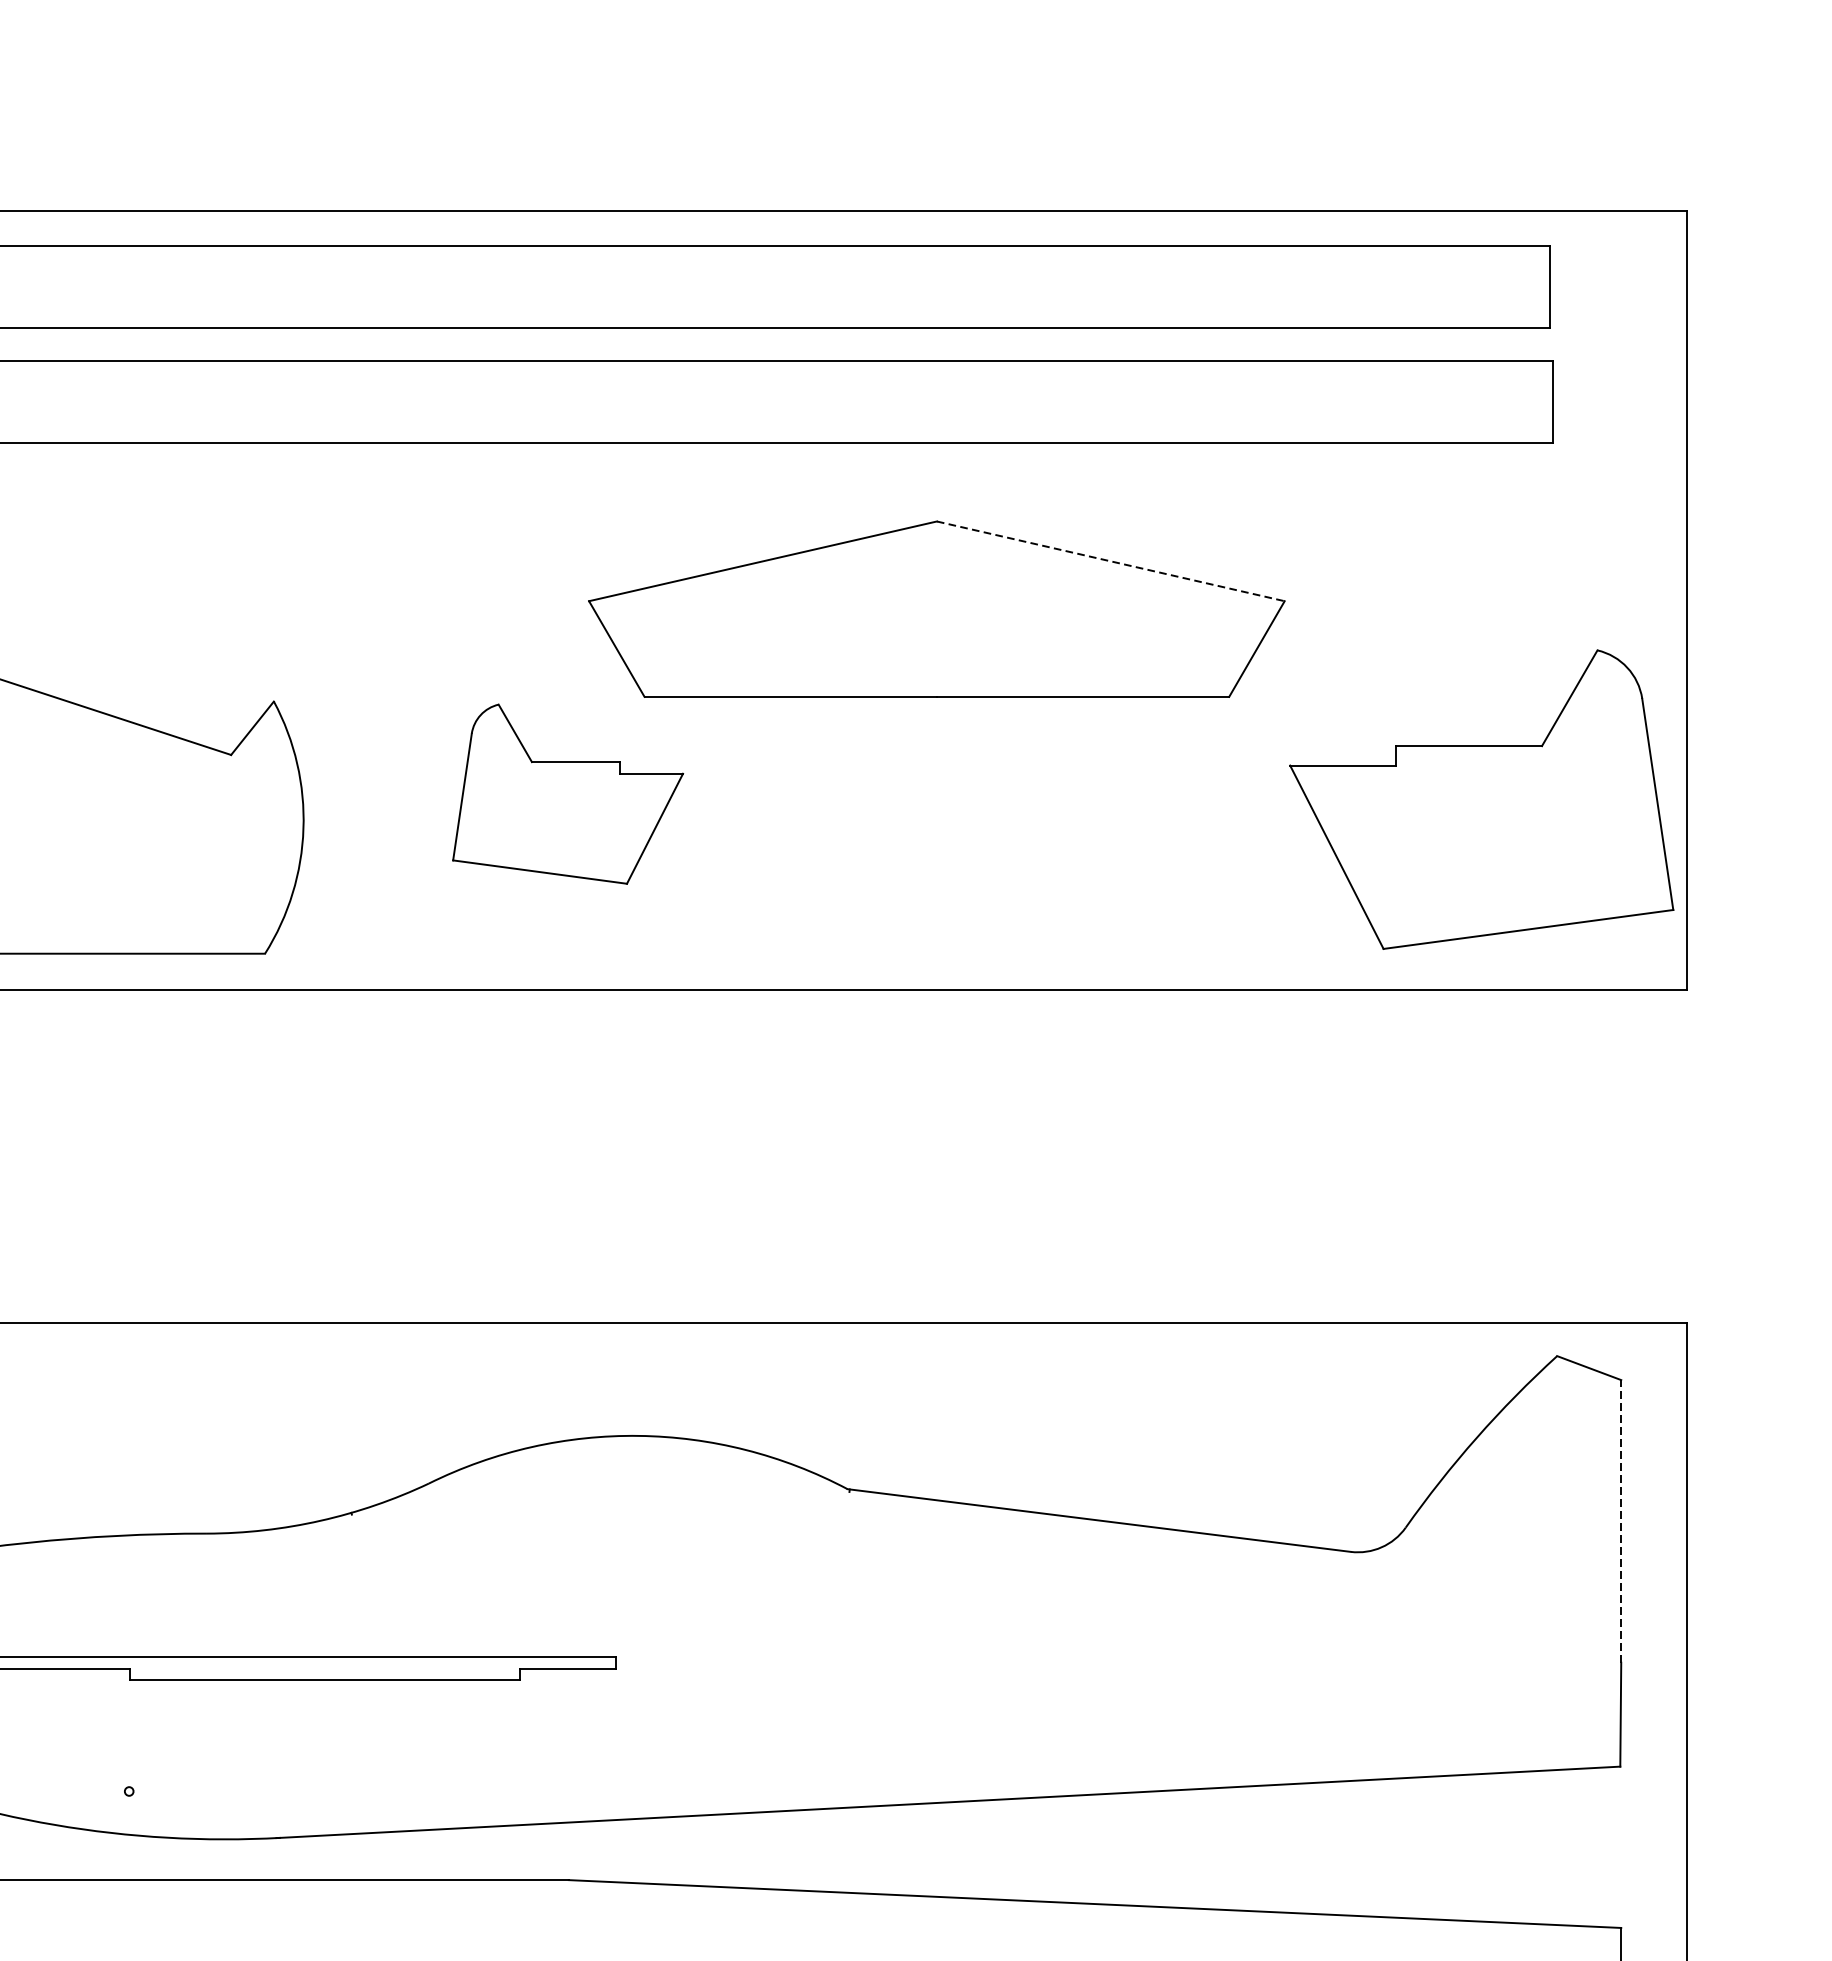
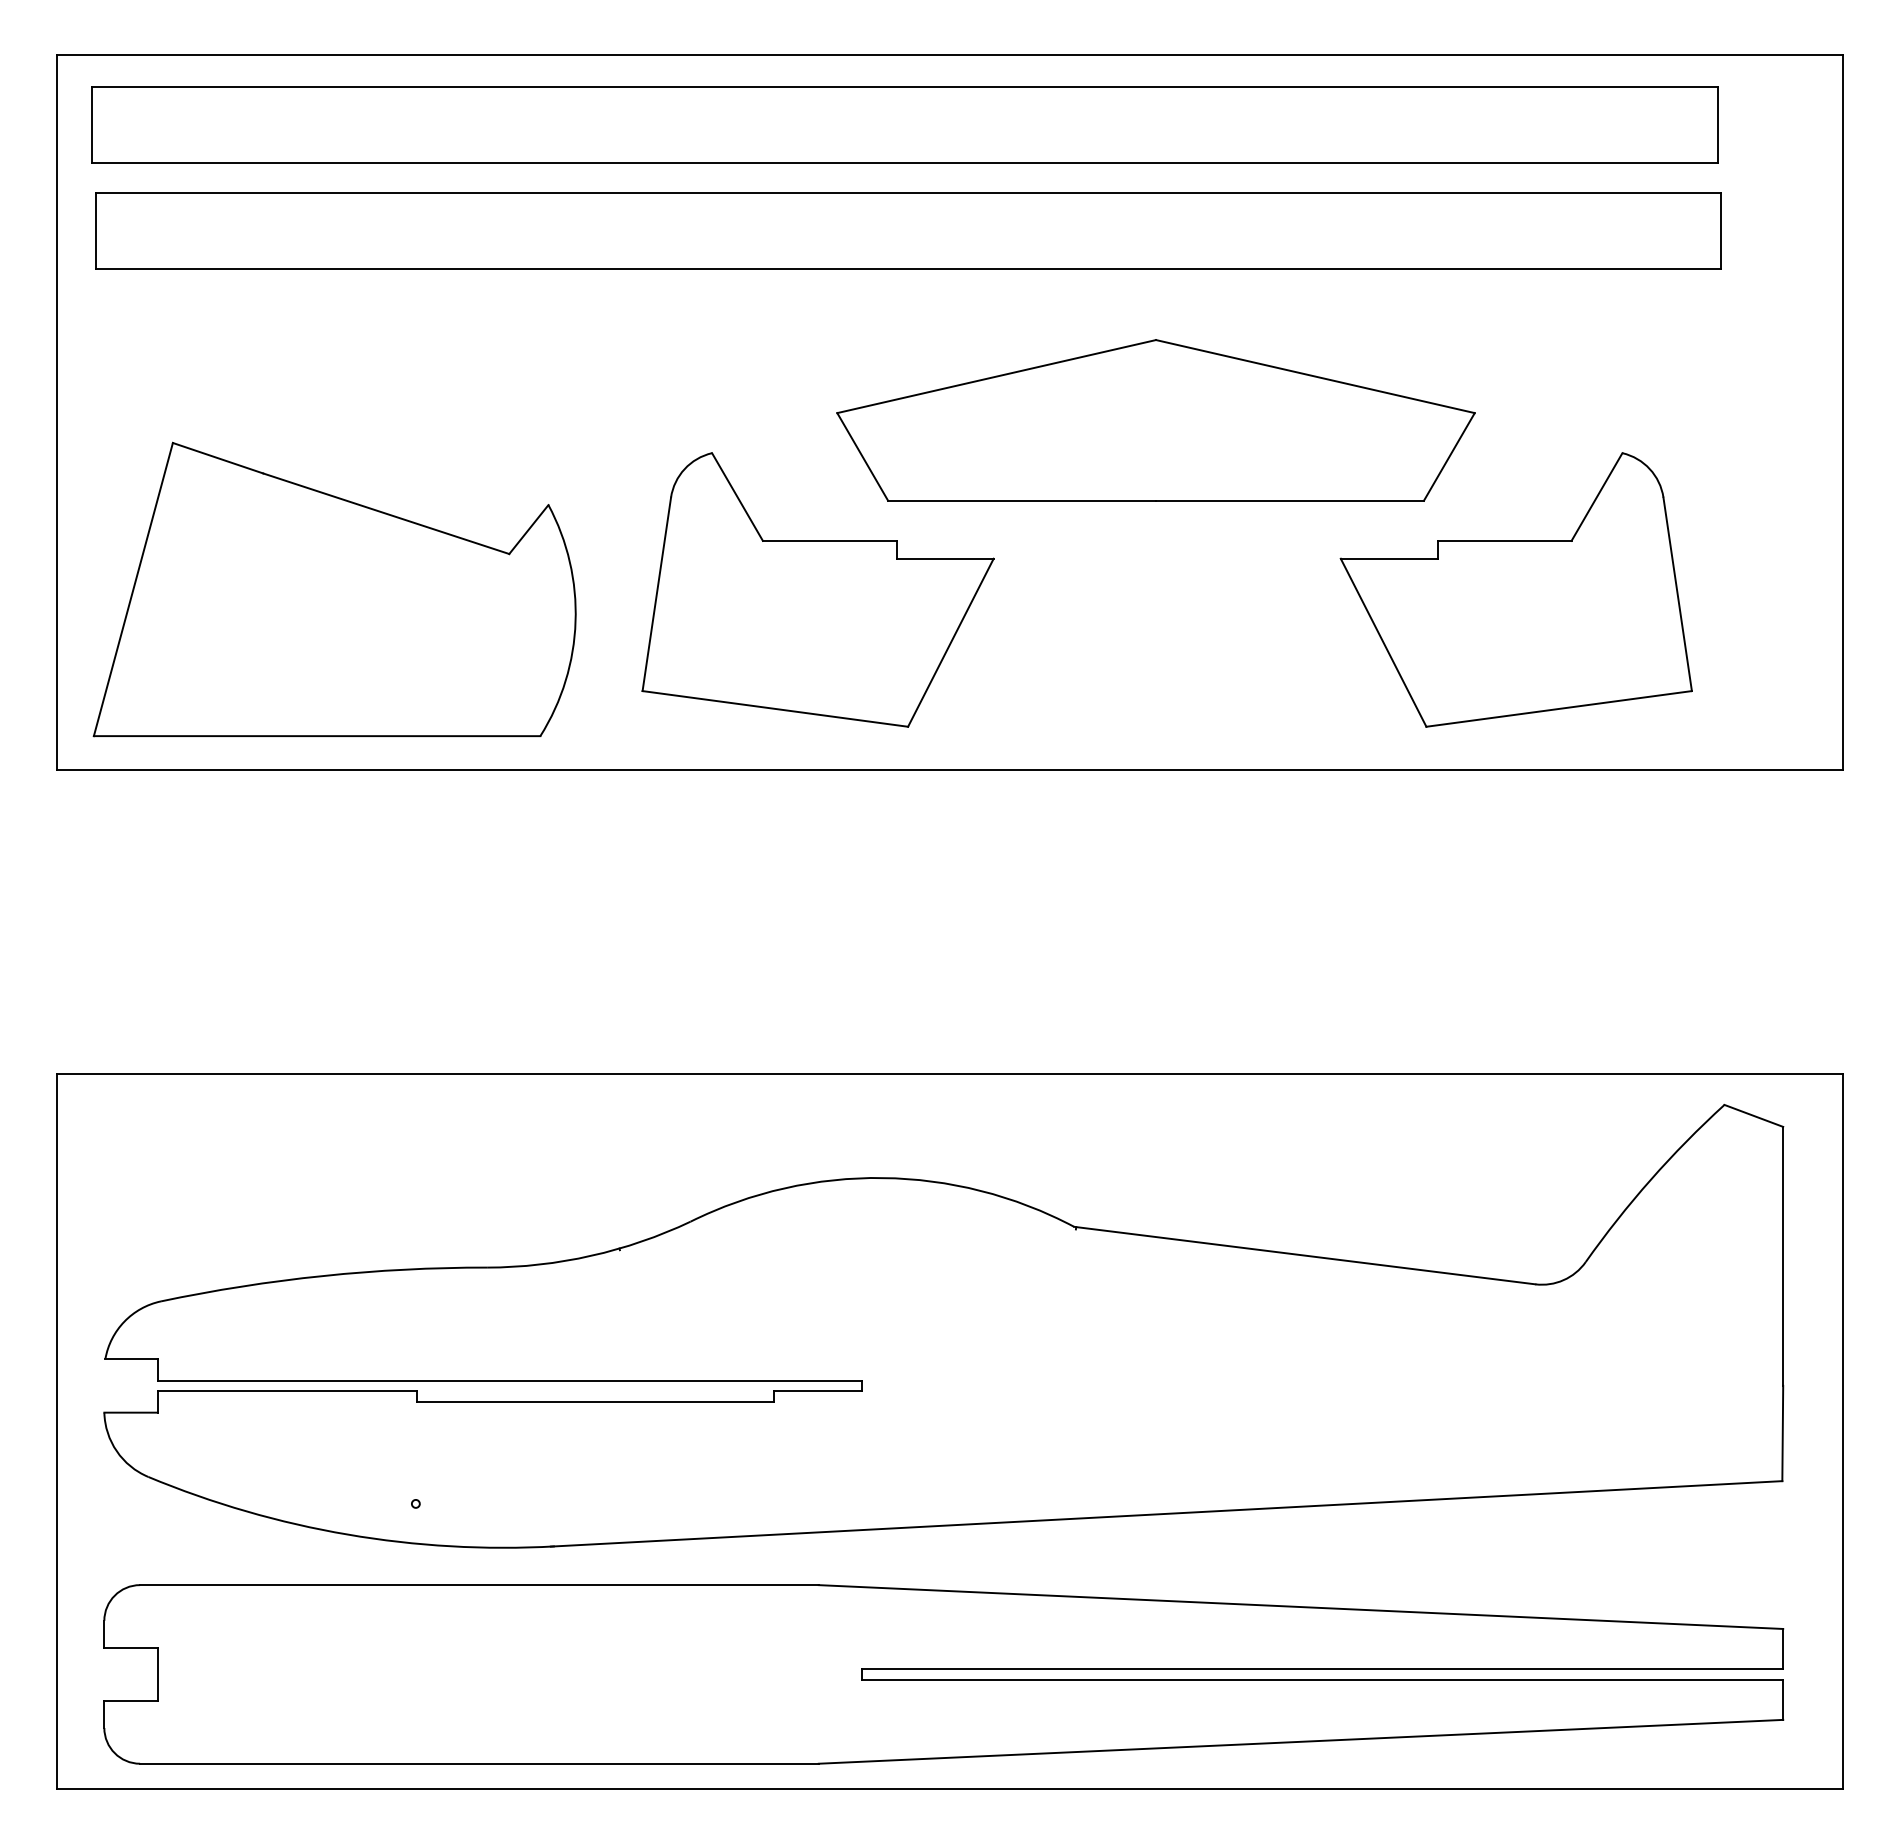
line: (1110, 561) -> (1315, 376), dashed -> solid
part: (567, 793) -> (817, 589), size x1.67
part: (1480, 799) -> (1515, 589), moved
line: (1621, 1520) -> (1783, 1255), dashed -> solid

